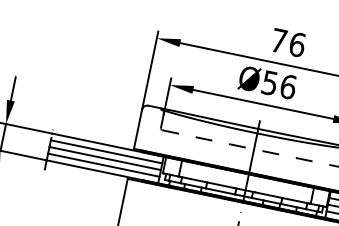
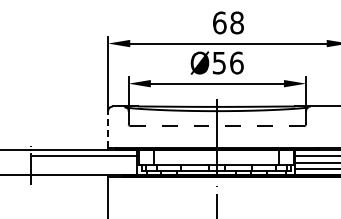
text: (288, 42) -> (228, 22), 76 -> 68
line: (138, 128) -> (108, 129), solid -> dashed
line: (105, 158) -> (83, 162), removed
line: (103, 165) -> (83, 169), removed

